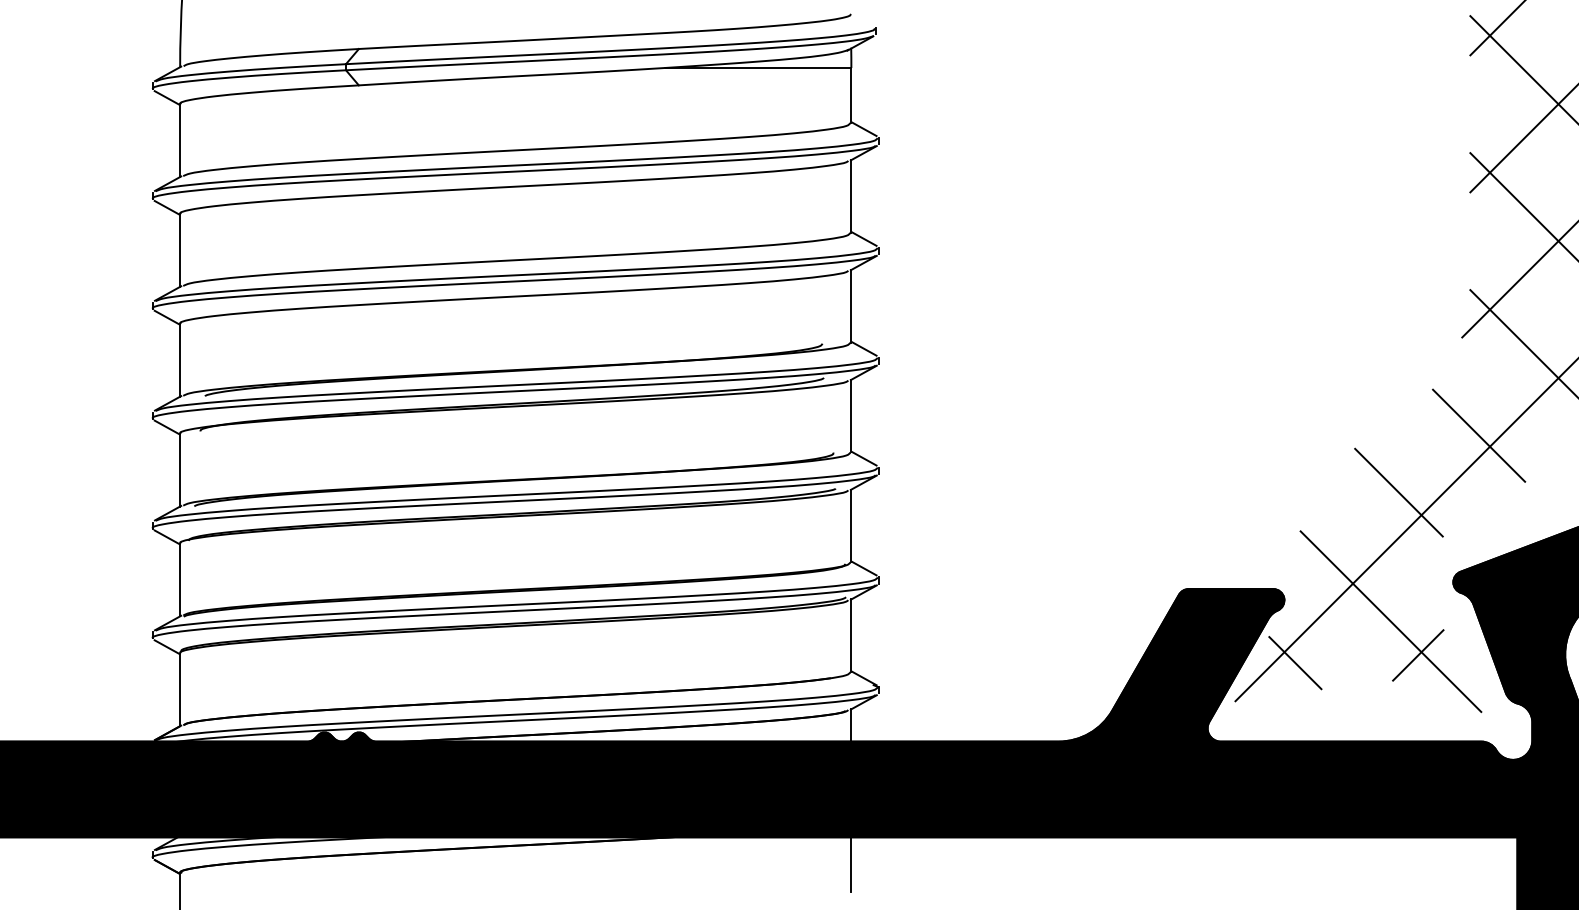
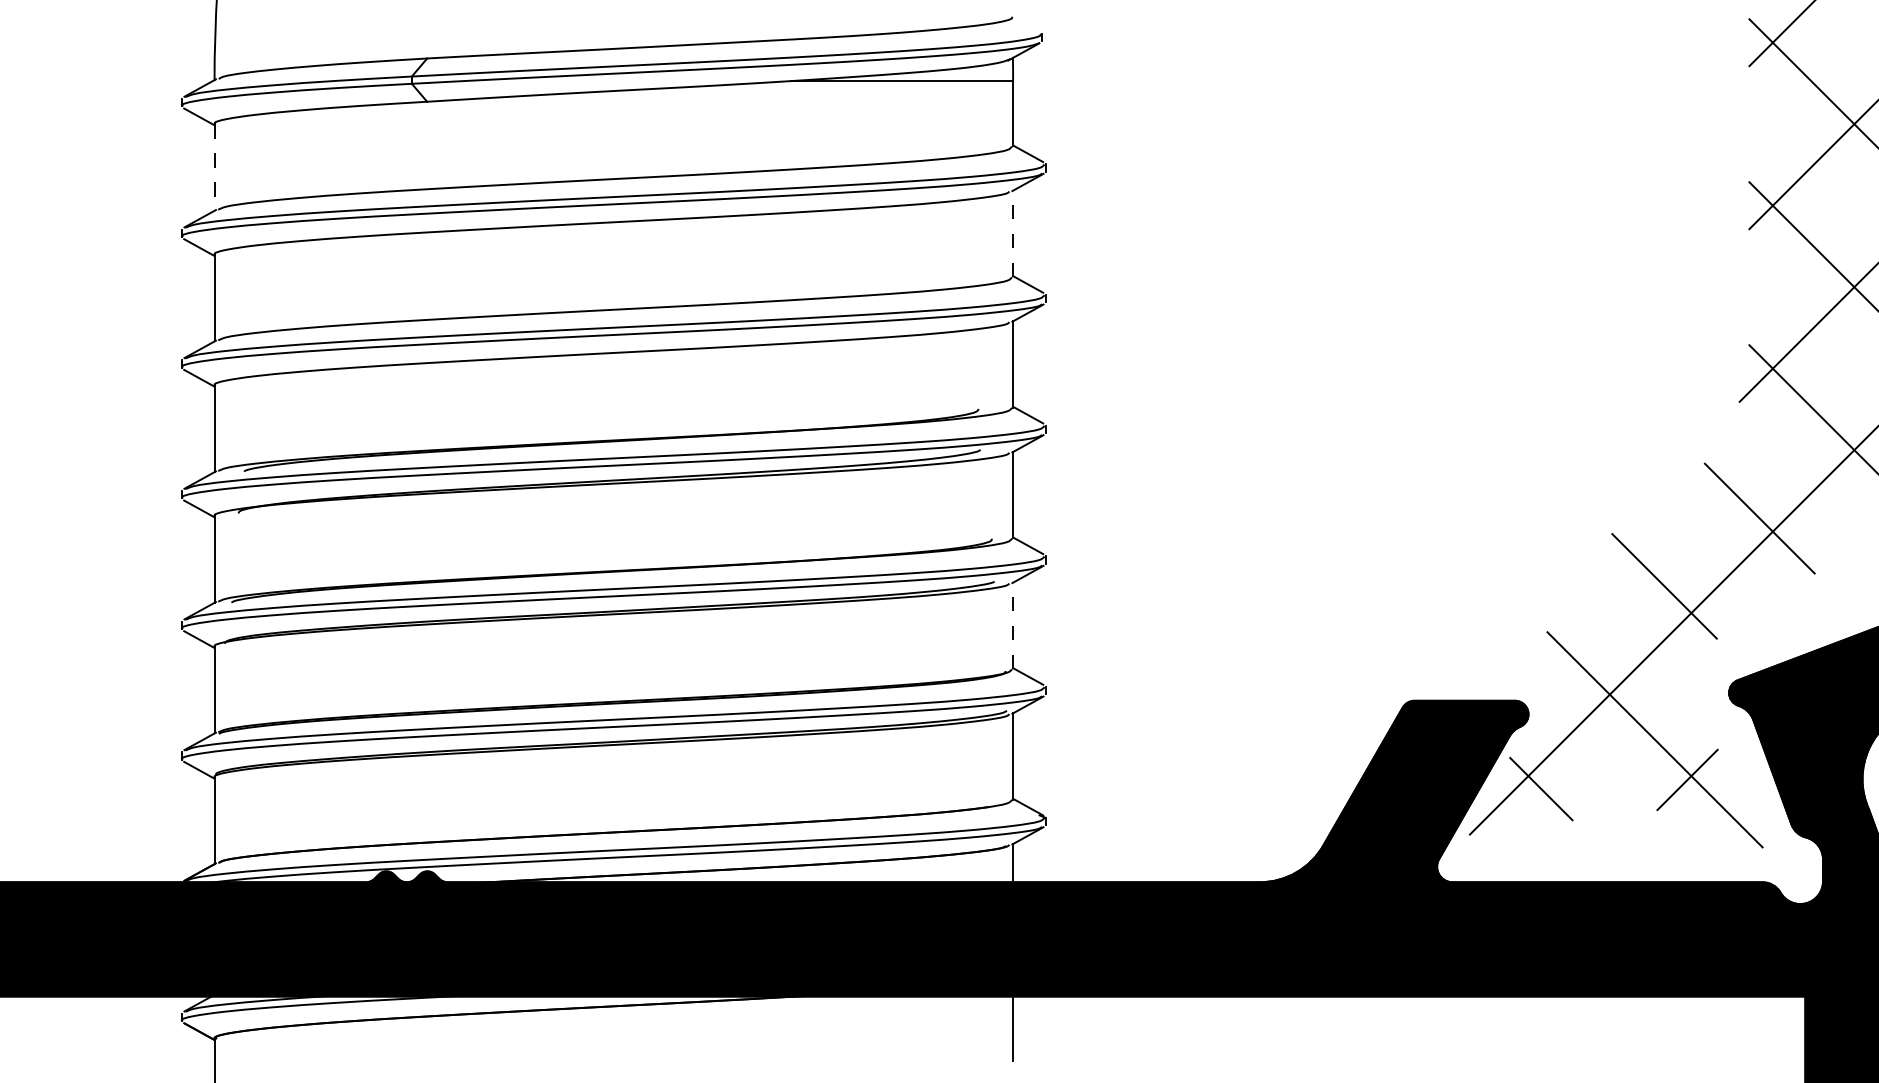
line: (180, 141) -> (214, 168), solid -> dashed
line: (851, 195) -> (1013, 232), solid -> dashed
line: (851, 525) -> (1013, 625), solid -> dashed

